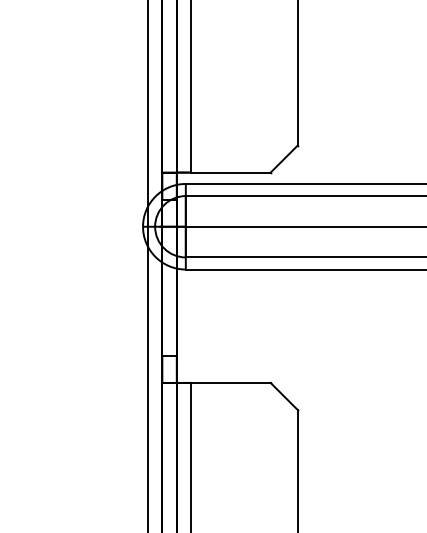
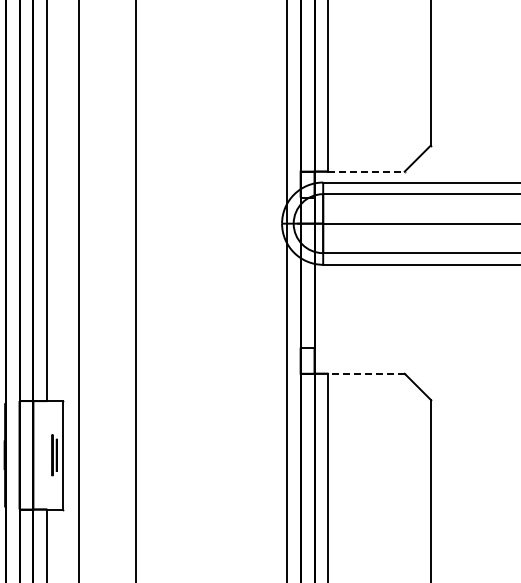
line: (231, 172) -> (367, 171), solid -> dashed
line: (230, 382) -> (366, 373), solid -> dashed

